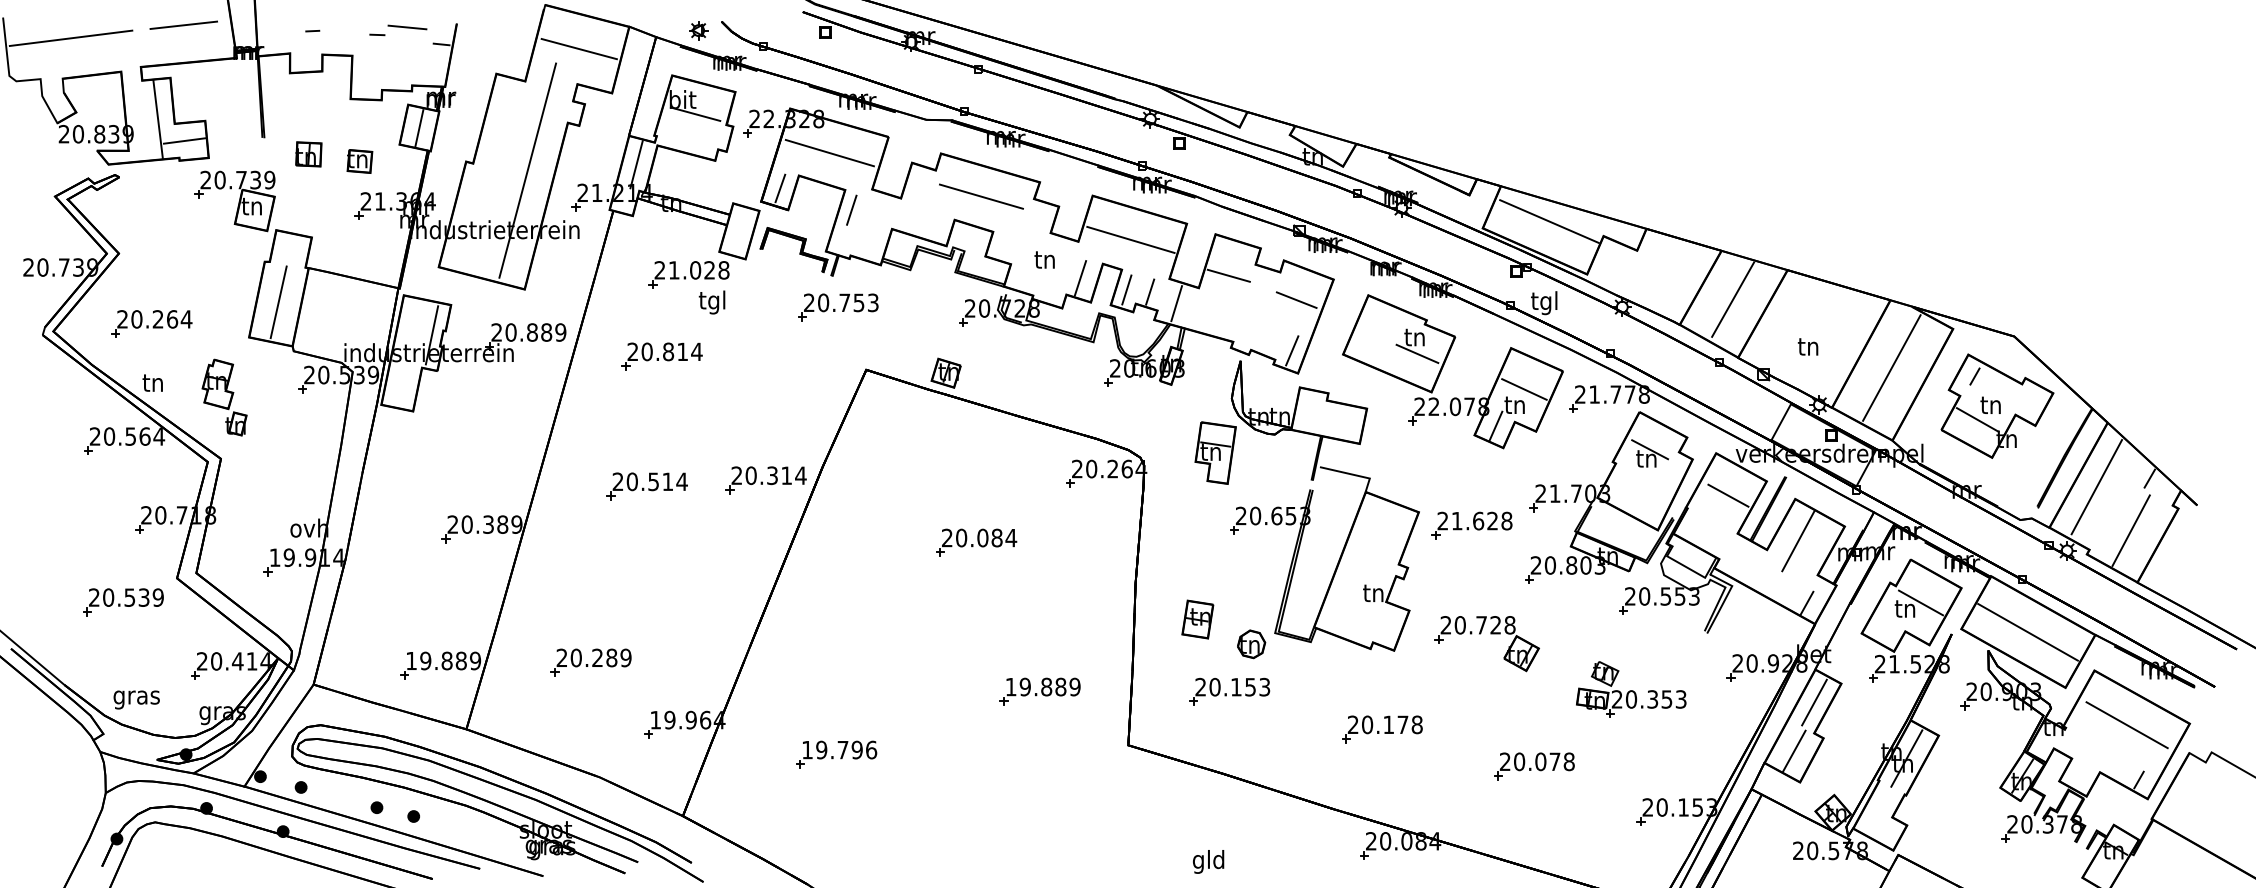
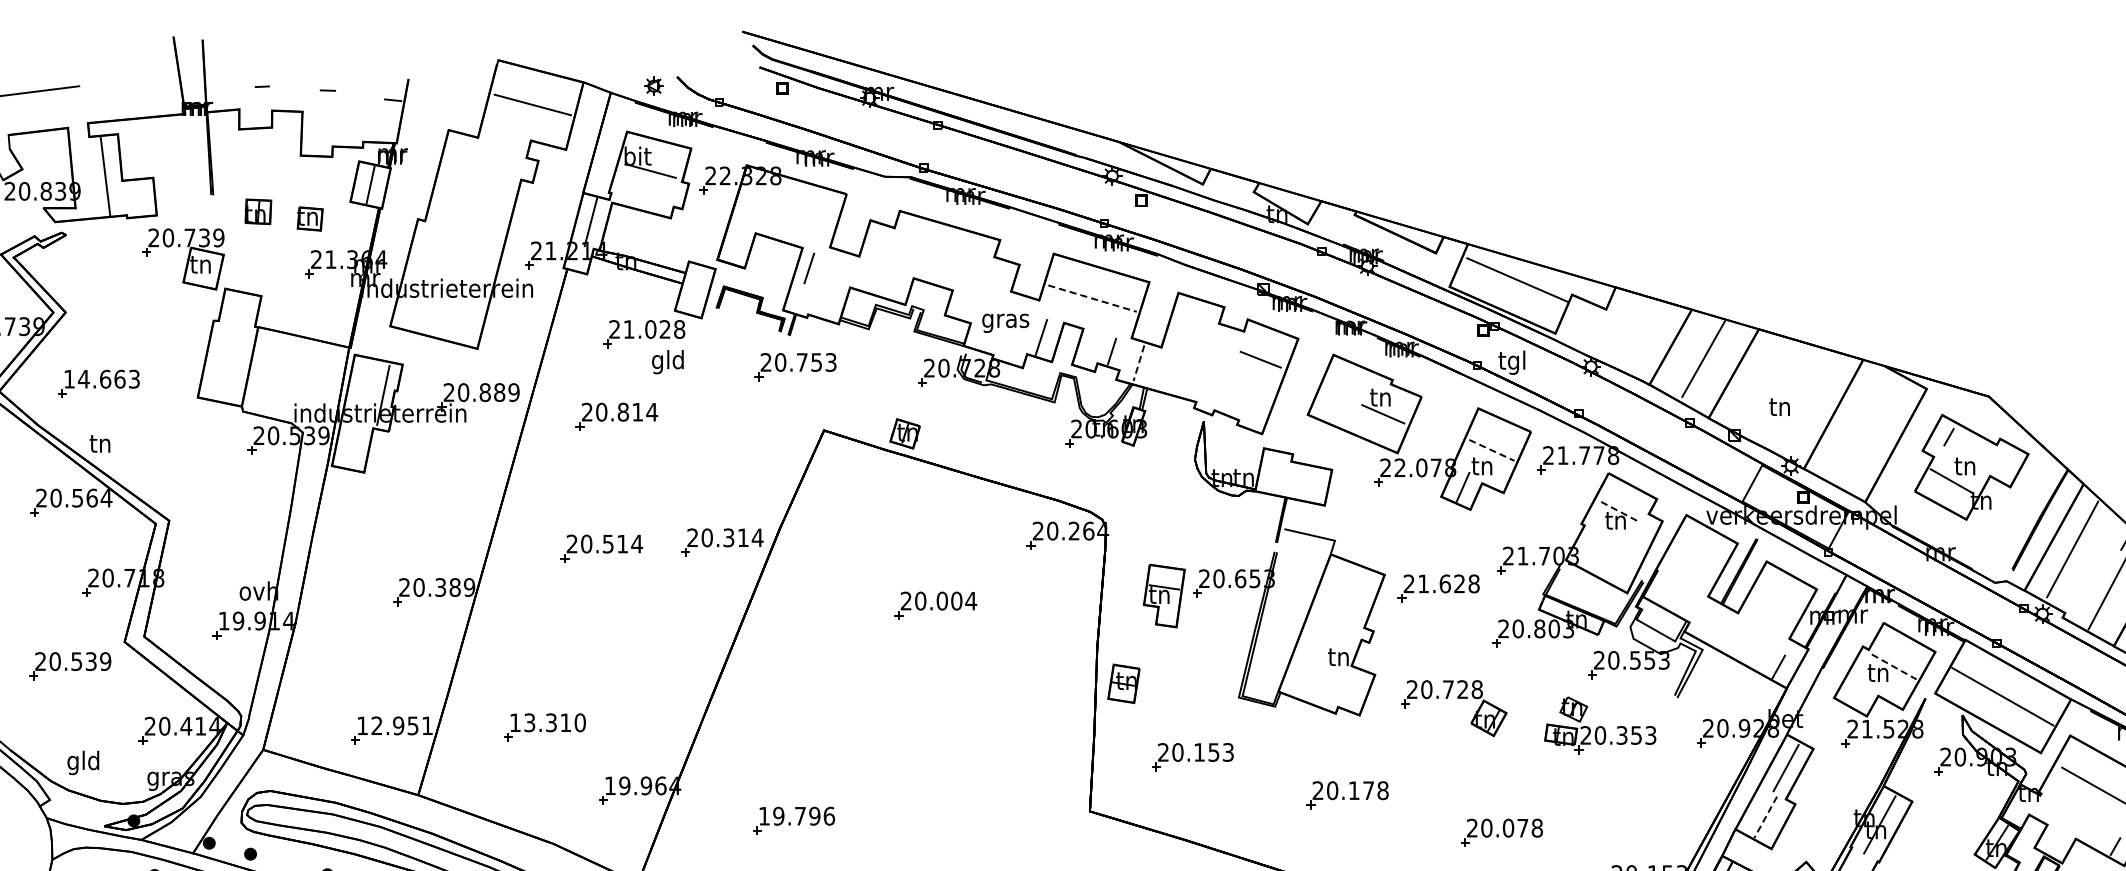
line: (183, 24) -> (131, 80), removed
line: (407, 27) -> (358, 83), removed
line: (184, 140) -> (132, 197), removed
line: (829, 152) -> (786, 209), removed
line: (527, 170) -> (480, 228), removed
line: (780, 188) -> (736, 246), removed
line: (980, 196) -> (939, 254), removed
line: (1130, 239) -> (1092, 298), solid -> dashed
text: (1045, 262) -> (1005, 321), tn -> gras
line: (1228, 275) -> (1191, 334), removed
line: (1126, 289) -> (1088, 348), removed
line: (278, 302) -> (227, 362), removed
text: (711, 302) -> (666, 362), tgl -> gld
line: (1176, 304) -> (1138, 364), solid -> dashed
text: (154, 319) -> (101, 379), 20.264 -> 14.663
line: (1292, 350) -> (1256, 410), removed
line: (1891, 367) -> (1864, 428), removed
line: (1524, 389) -> (1491, 450), solid -> dashed
part: (224, 397) -> (172, 458), removed
line: (1650, 449) -> (1619, 511), solid -> dashed
part: (1215, 452) -> (1164, 595), moved
line: (1728, 495) -> (1698, 557), removed
text: (996, 538) -> (956, 601), 20.084 -> 20.004
line: (1798, 541) -> (1769, 604), removed
line: (1921, 603) -> (1894, 667), solid -> dashed
part: (1197, 619) -> (1123, 683), moved
part: (1251, 644) -> (1214, 709), removed
text: (593, 657) -> (547, 722), 20.289 -> 13.310
text: (450, 660) -> (402, 725), 19.889 -> 12.951
part: (1631, 689) -> (1600, 725), moved
part: (1039, 691) -> (999, 756), removed
text: (136, 697) -> (83, 762), gras -> gld
line: (1794, 751) -> (1765, 817), solid -> dashed

